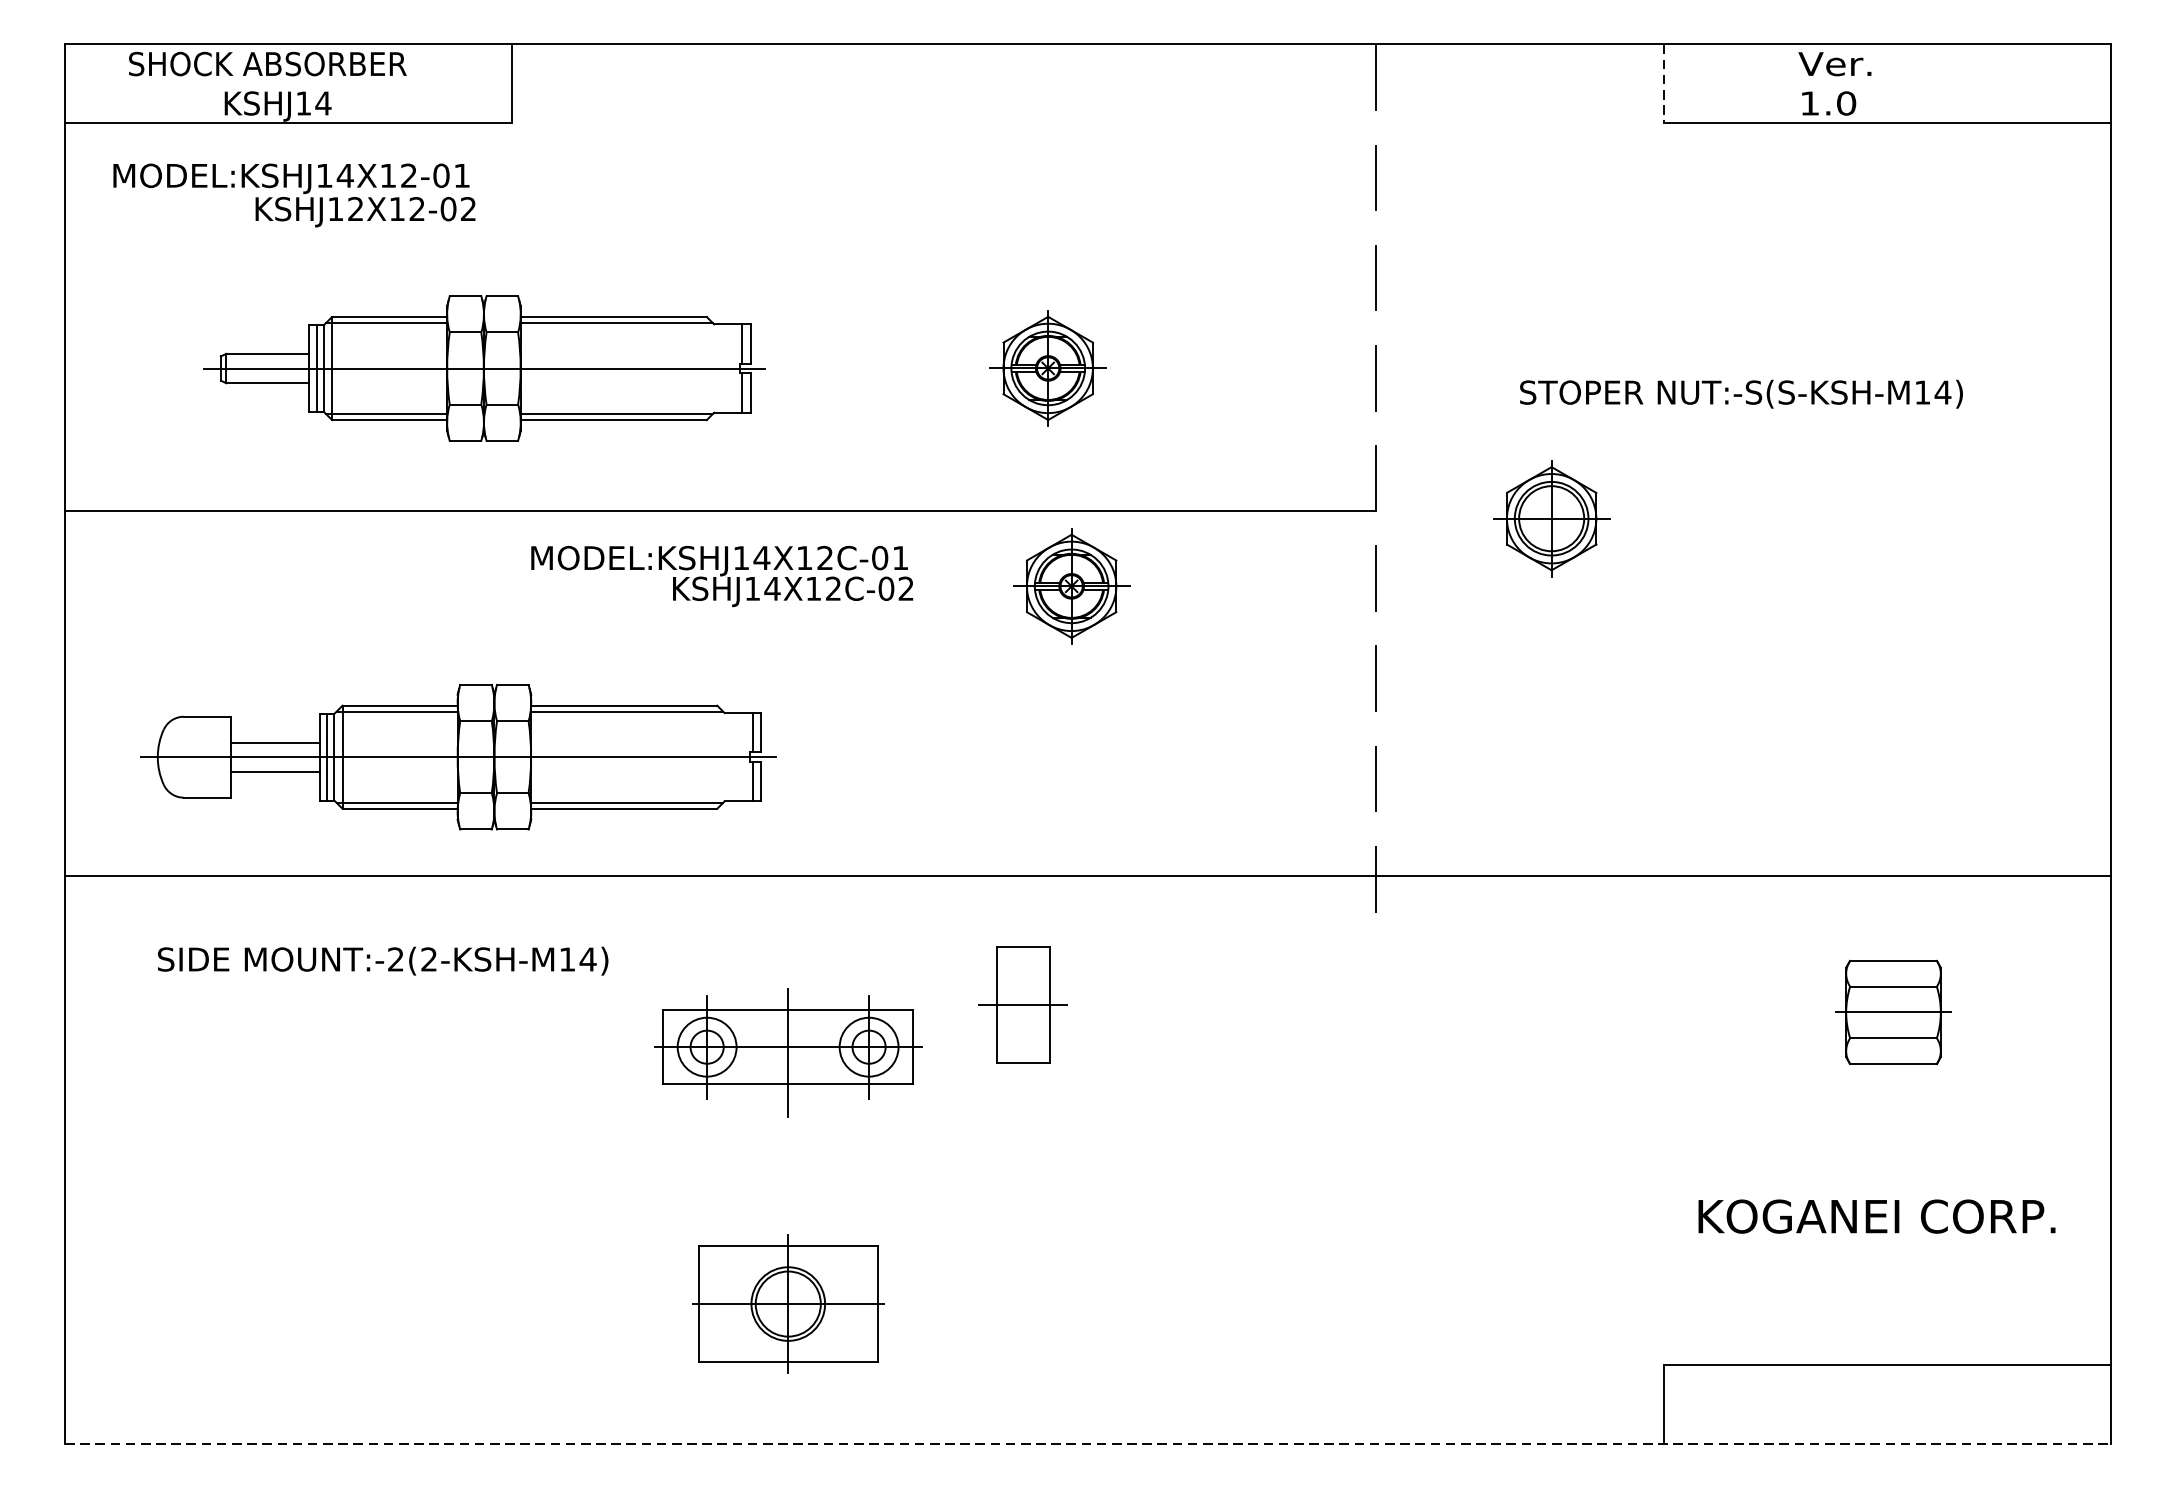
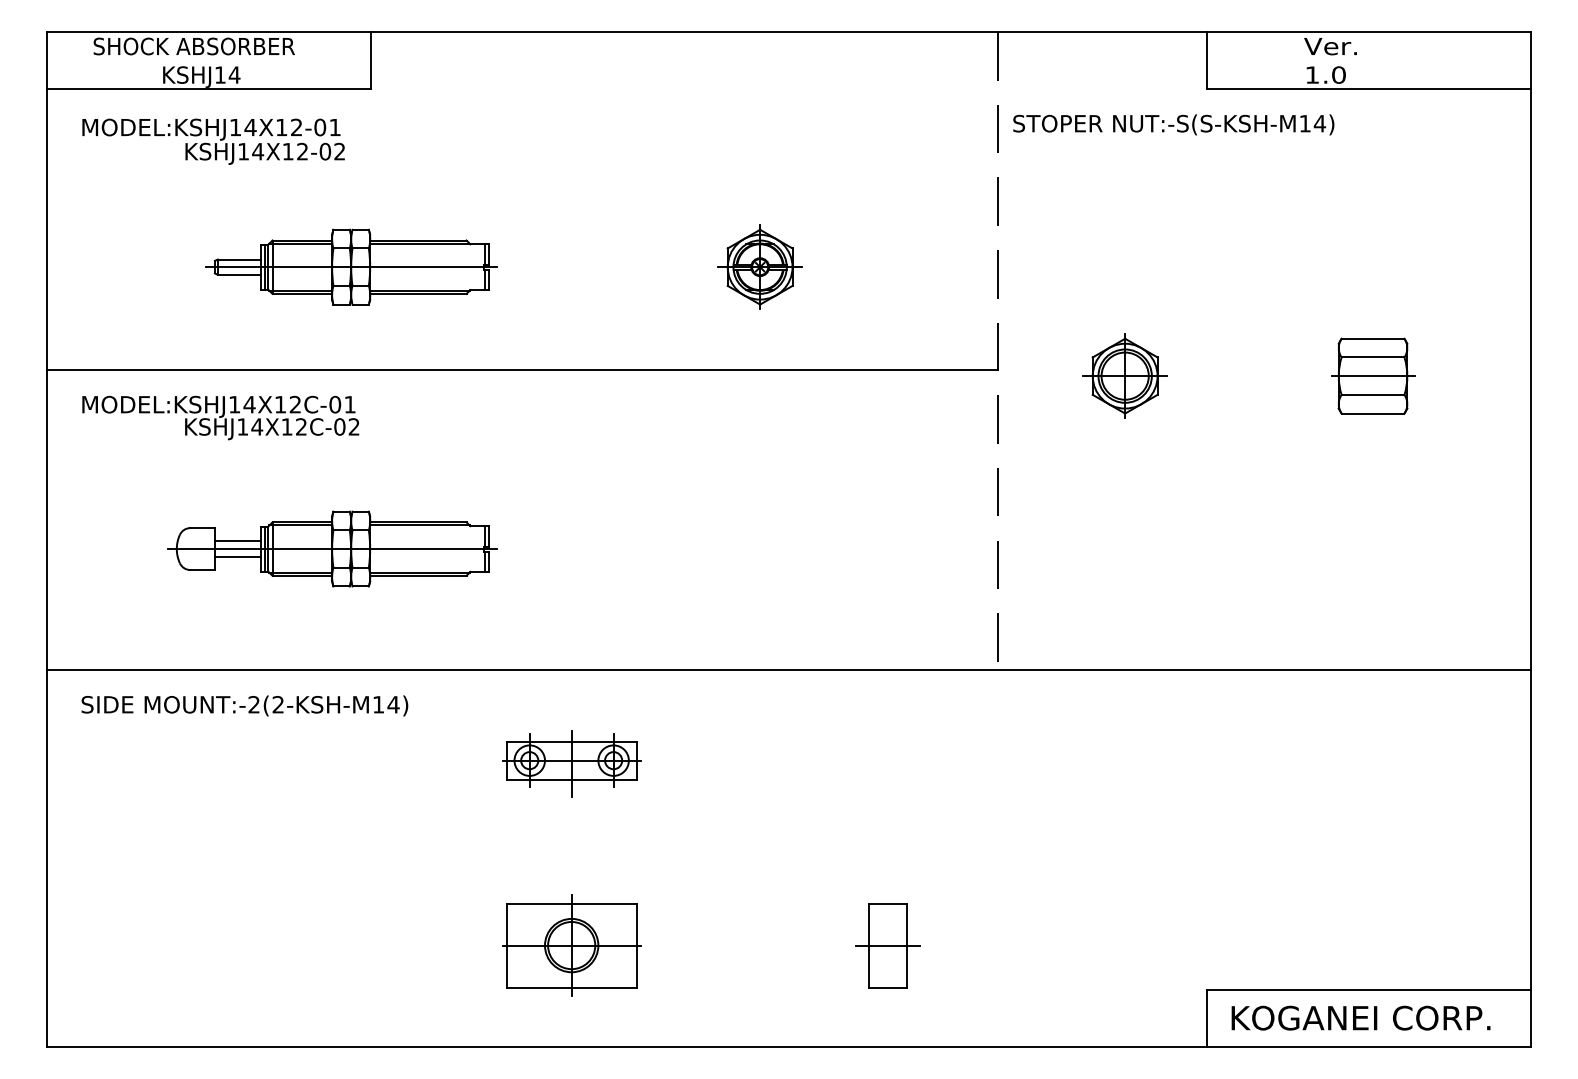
line: (1663, 83) -> (1206, 60), dashed -> solid
text: (356, 208) -> (258, 151), KSHJ12X12-02 -> KSHJ14X12-02
part: (484, 367) -> (351, 266), size x0.71
text: (1741, 393) -> (1173, 124), moved
text: (721, 575) -> (220, 417), moved
part: (1070, 585) -> (776, 424), removed
part: (458, 756) -> (332, 548), size x0.71
line: (1087, 876) -> (788, 670), moved
text: (382, 960) -> (244, 705), moved
part: (1022, 1004) -> (887, 945), moved
part: (1894, 1011) -> (1373, 375), moved
part: (788, 1052) -> (571, 763), size x0.71
text: (1876, 1215) -> (1360, 1017), moved
line: (1088, 1443) -> (789, 1046), dashed -> solid

